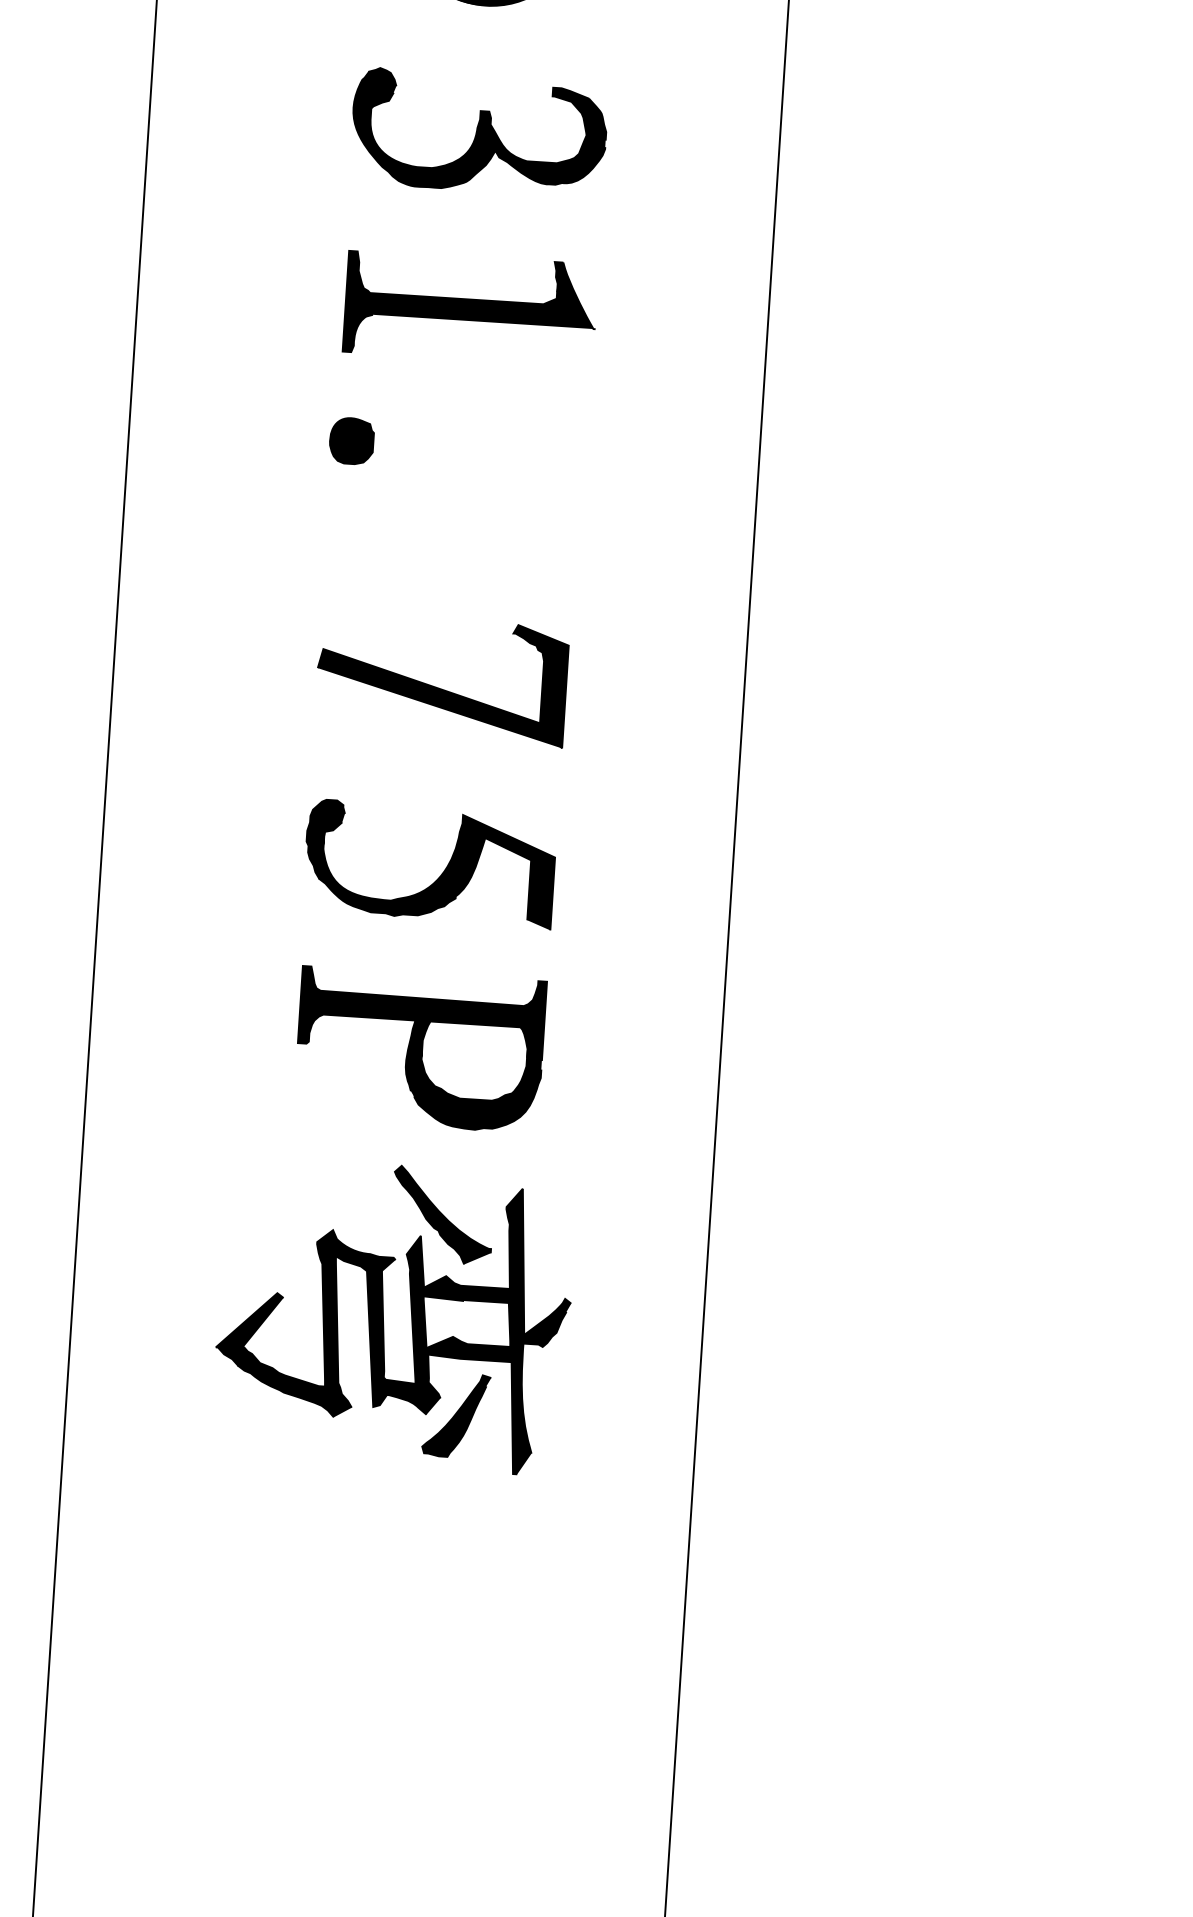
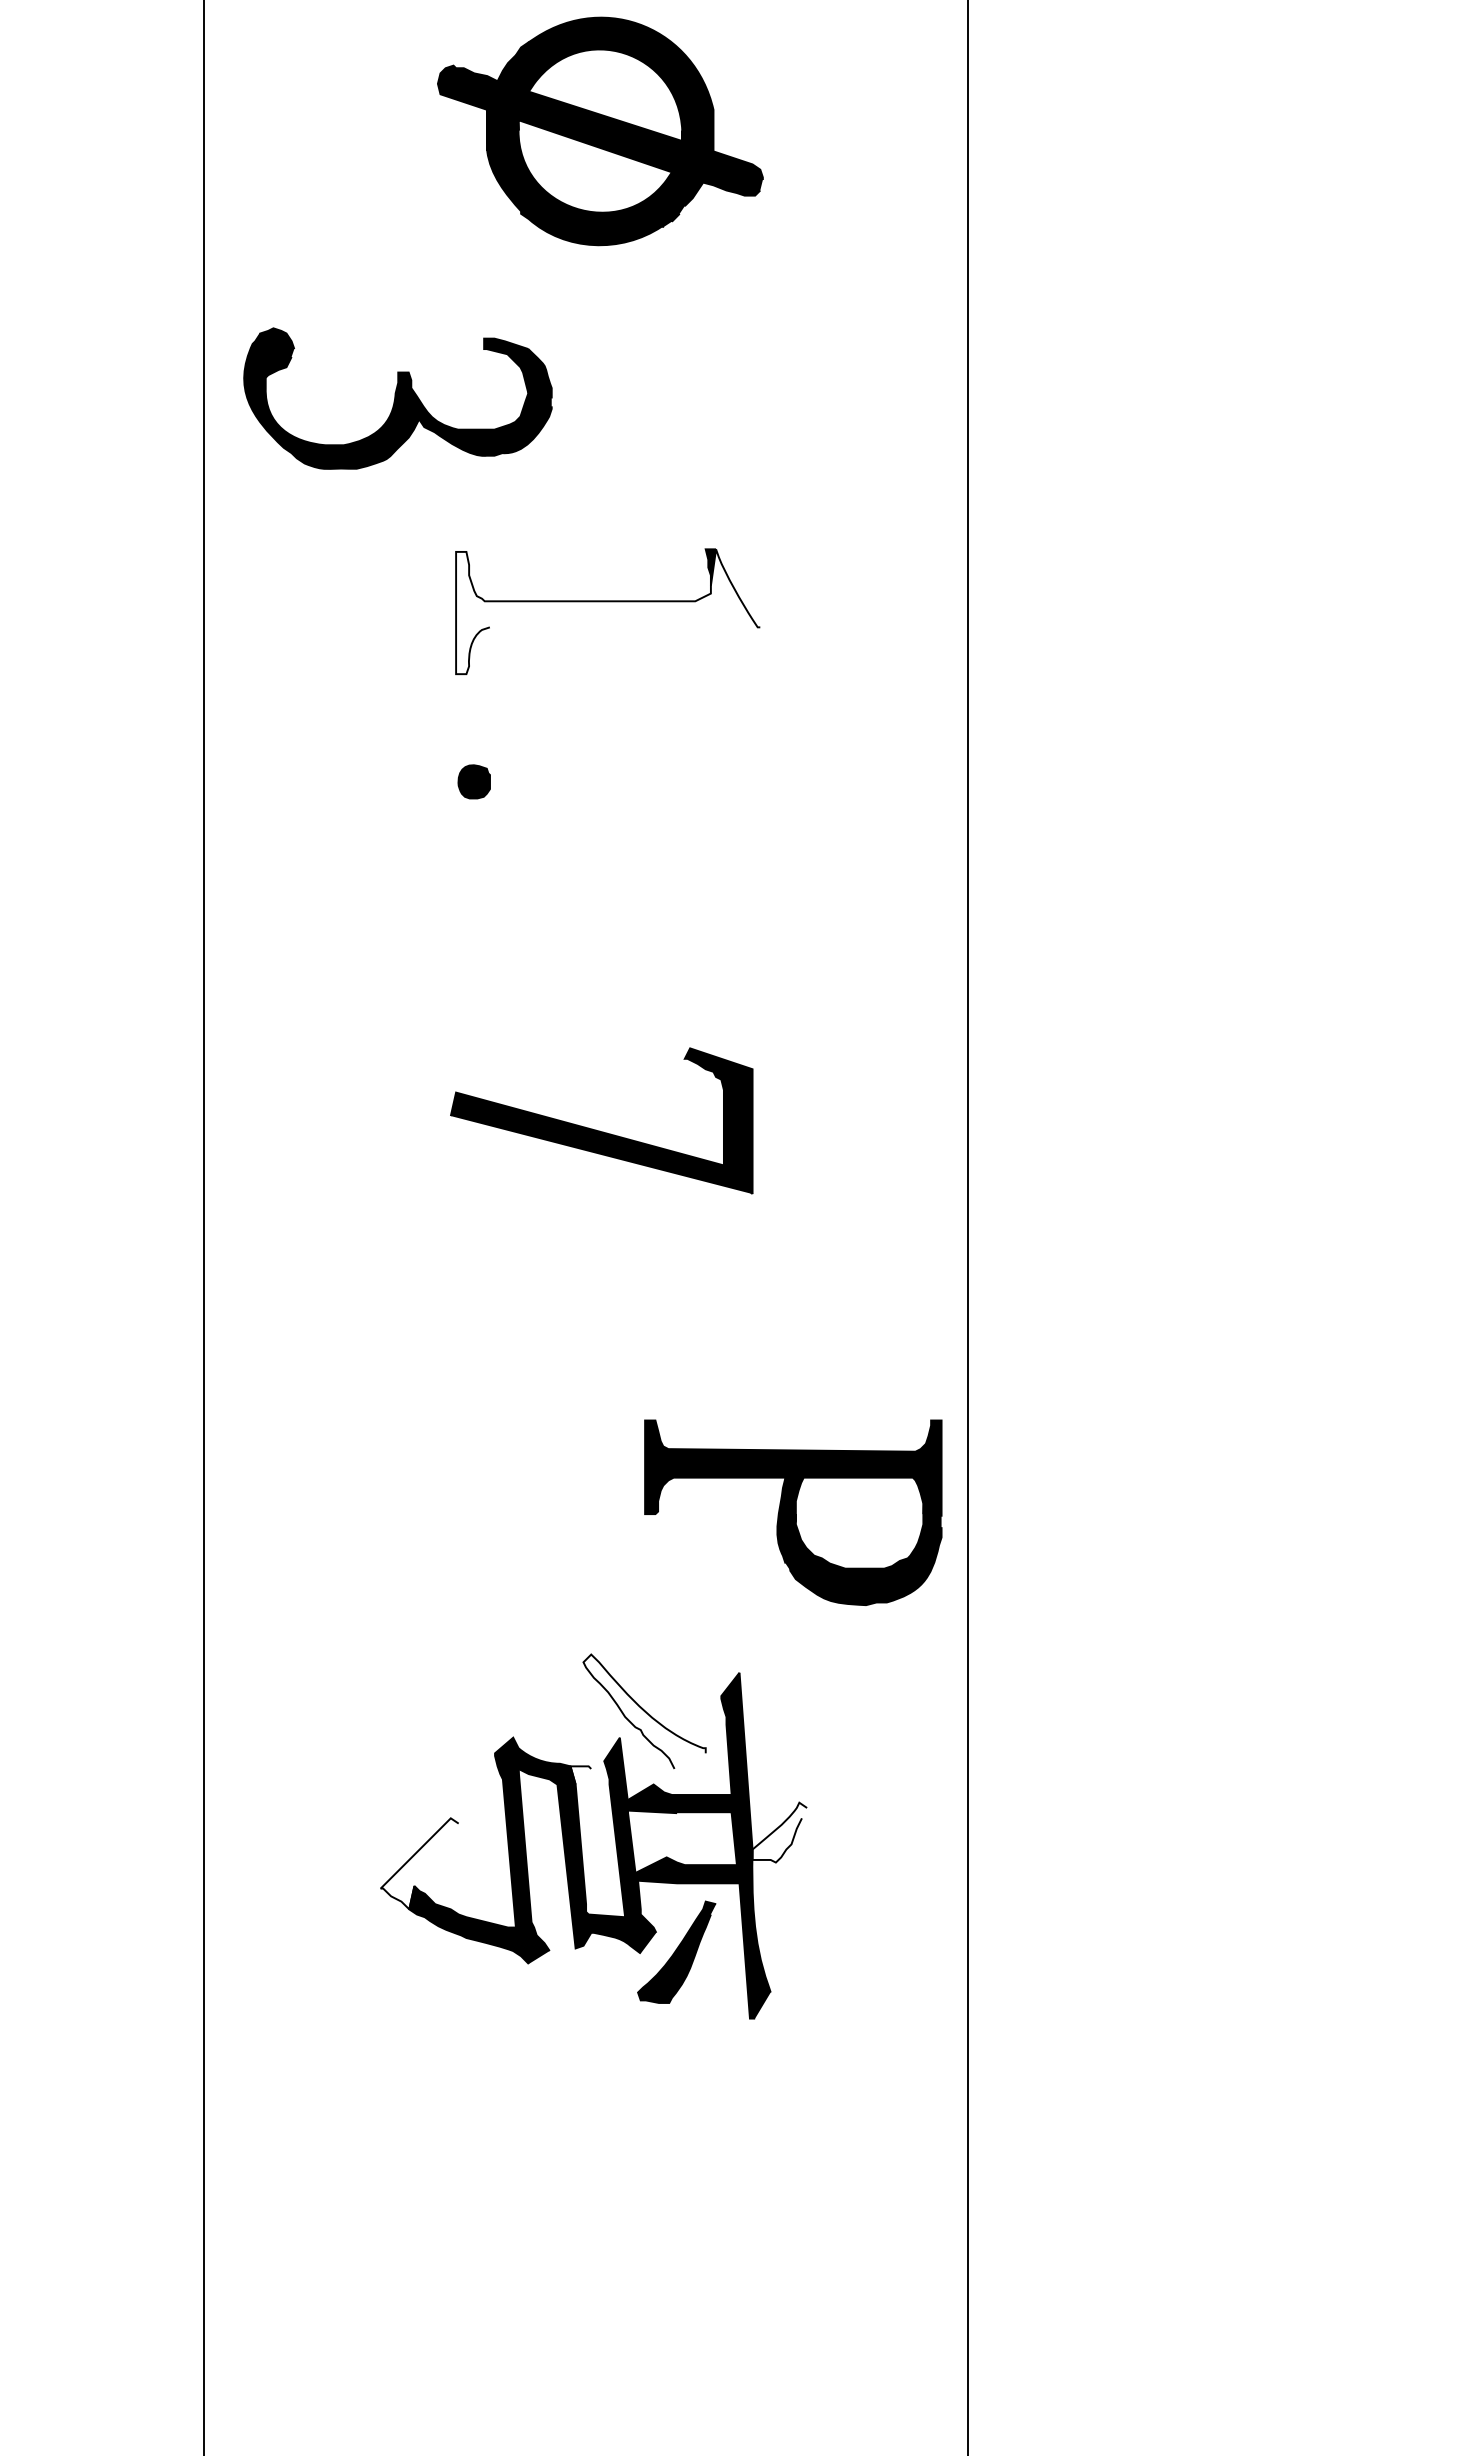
part: (478, 132) -> (397, 398), moved
fill: (471, 308) -> (608, 611), removed
part: (352, 440) -> (474, 781), size x0.6
part: (439, 687) -> (599, 1130), moved
part: (442, 872) -> (617, 1296), removed
part: (420, 1049) -> (793, 1512), moved
fill: (442, 1215) -> (644, 1711), removed
fill: (386, 1264) -> (580, 1775), removed
fill: (547, 1322) -> (779, 1832), removed
fill: (249, 1328) -> (419, 1863), removed

